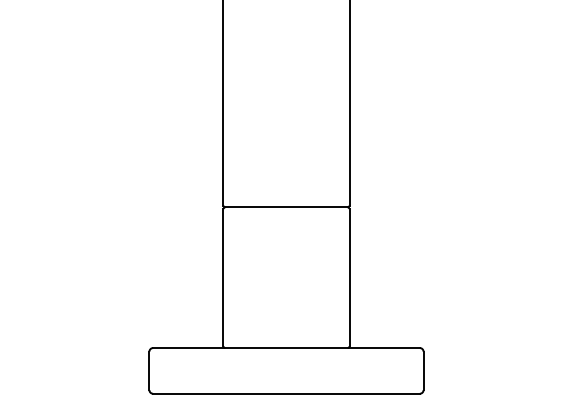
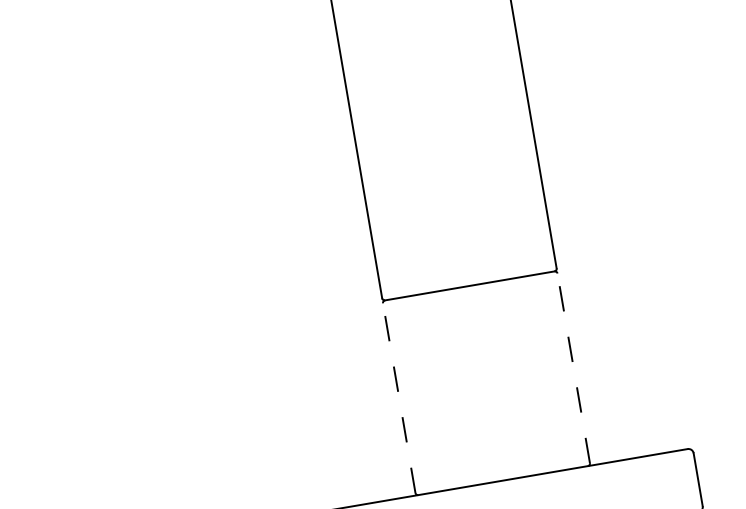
line: (223, 277) -> (399, 397), solid -> dashed
line: (349, 277) -> (573, 368), solid -> dashed

